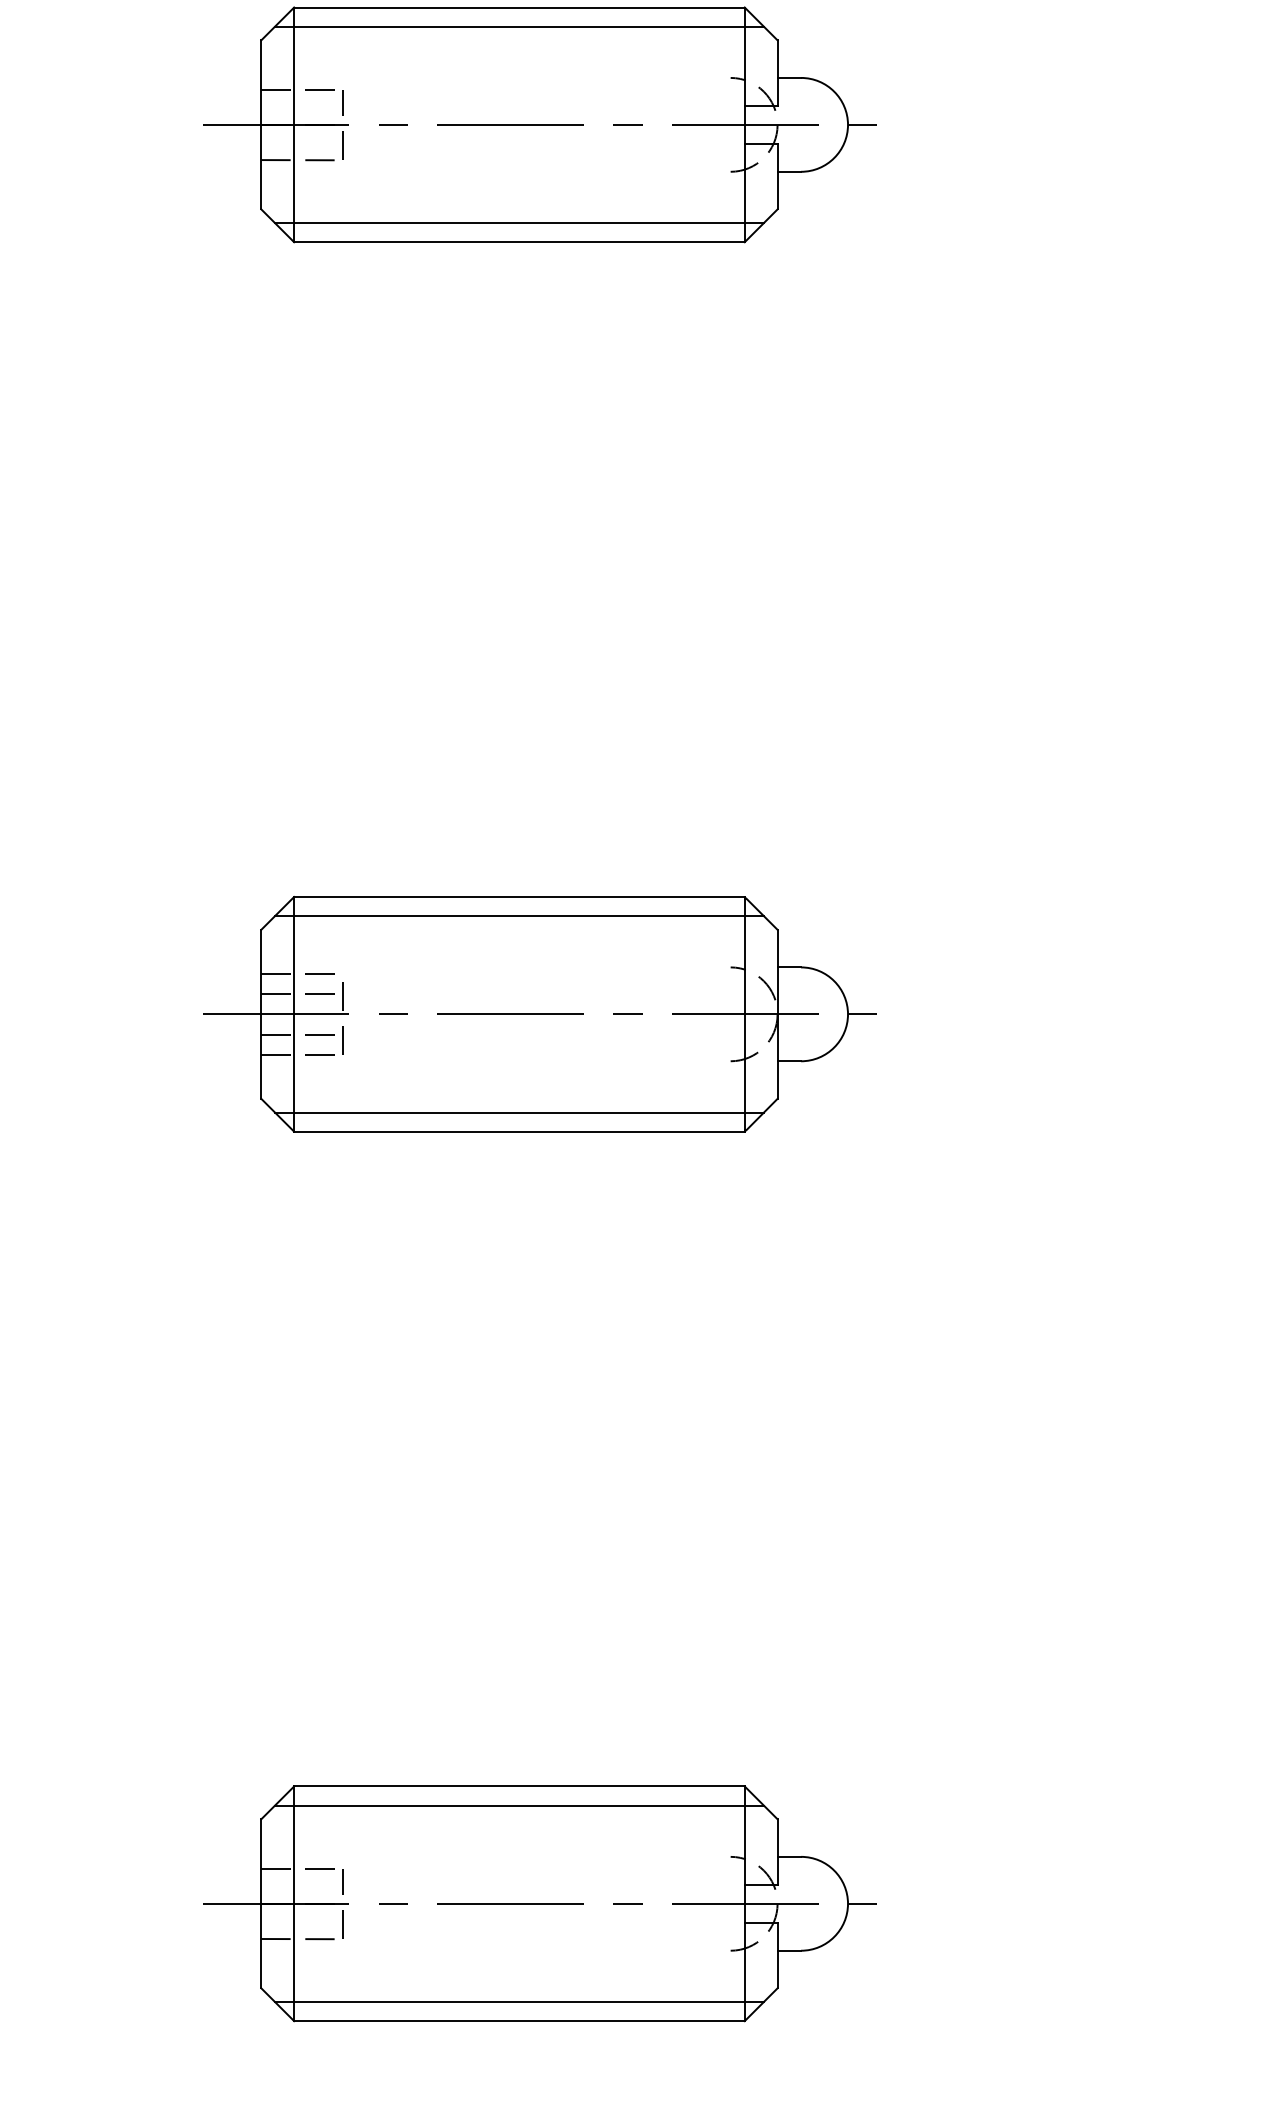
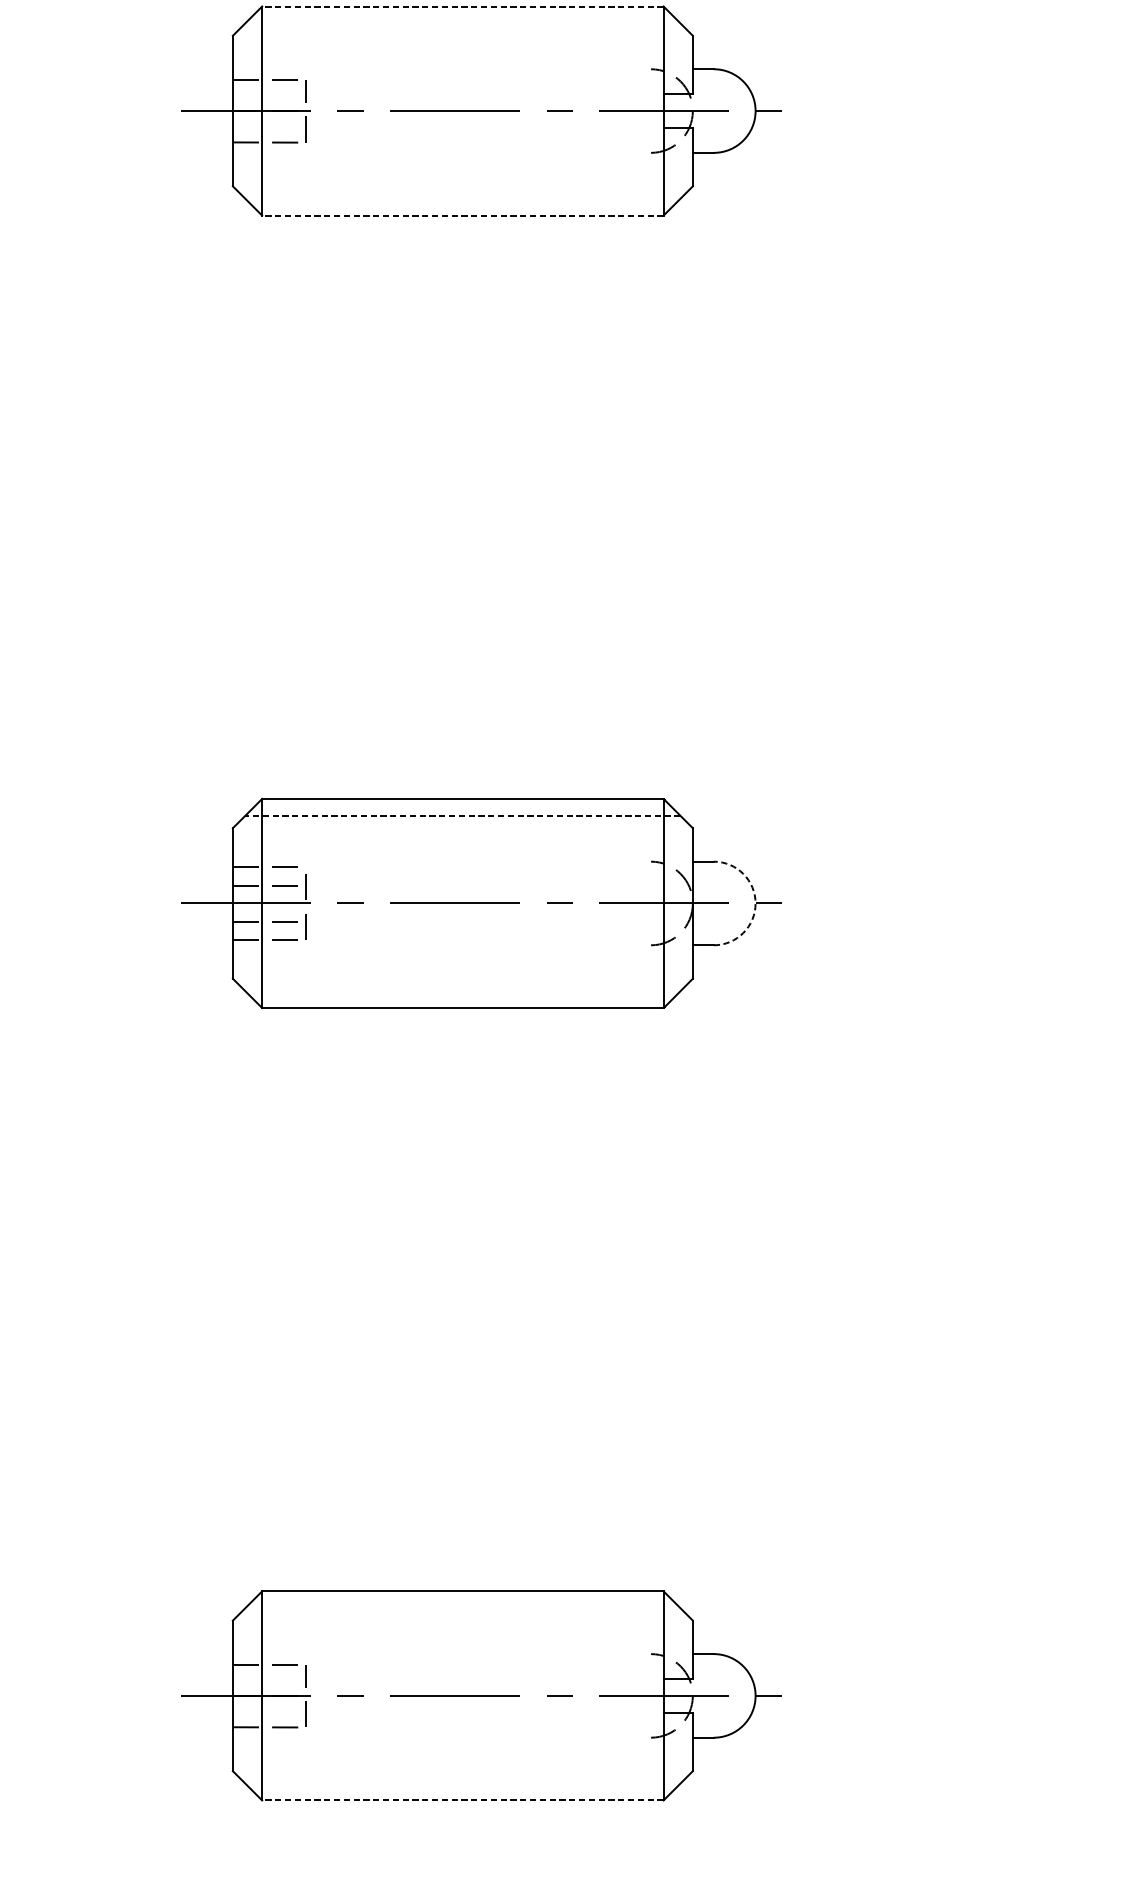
line: (518, 7) -> (462, 6), solid -> dashed
line: (519, 26) -> (462, 23), removed
line: (519, 223) -> (462, 198), removed
line: (518, 242) -> (462, 215), solid -> dashed
line: (518, 916) -> (462, 816), solid -> dashed
arc: (848, 1014) -> (756, 903), solid -> dashed
line: (519, 1112) -> (462, 990), removed
line: (519, 1805) -> (462, 1608), removed
line: (519, 2002) -> (462, 1783), removed
line: (518, 2021) -> (462, 1800), solid -> dashed

